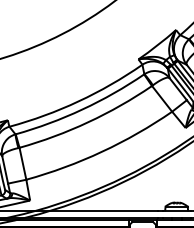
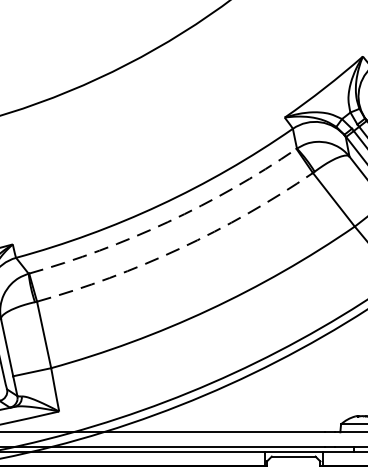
arc: (82, 109) -> (168, 221), solid -> dashed
arc: (88, 122) -> (180, 249), solid -> dashed

